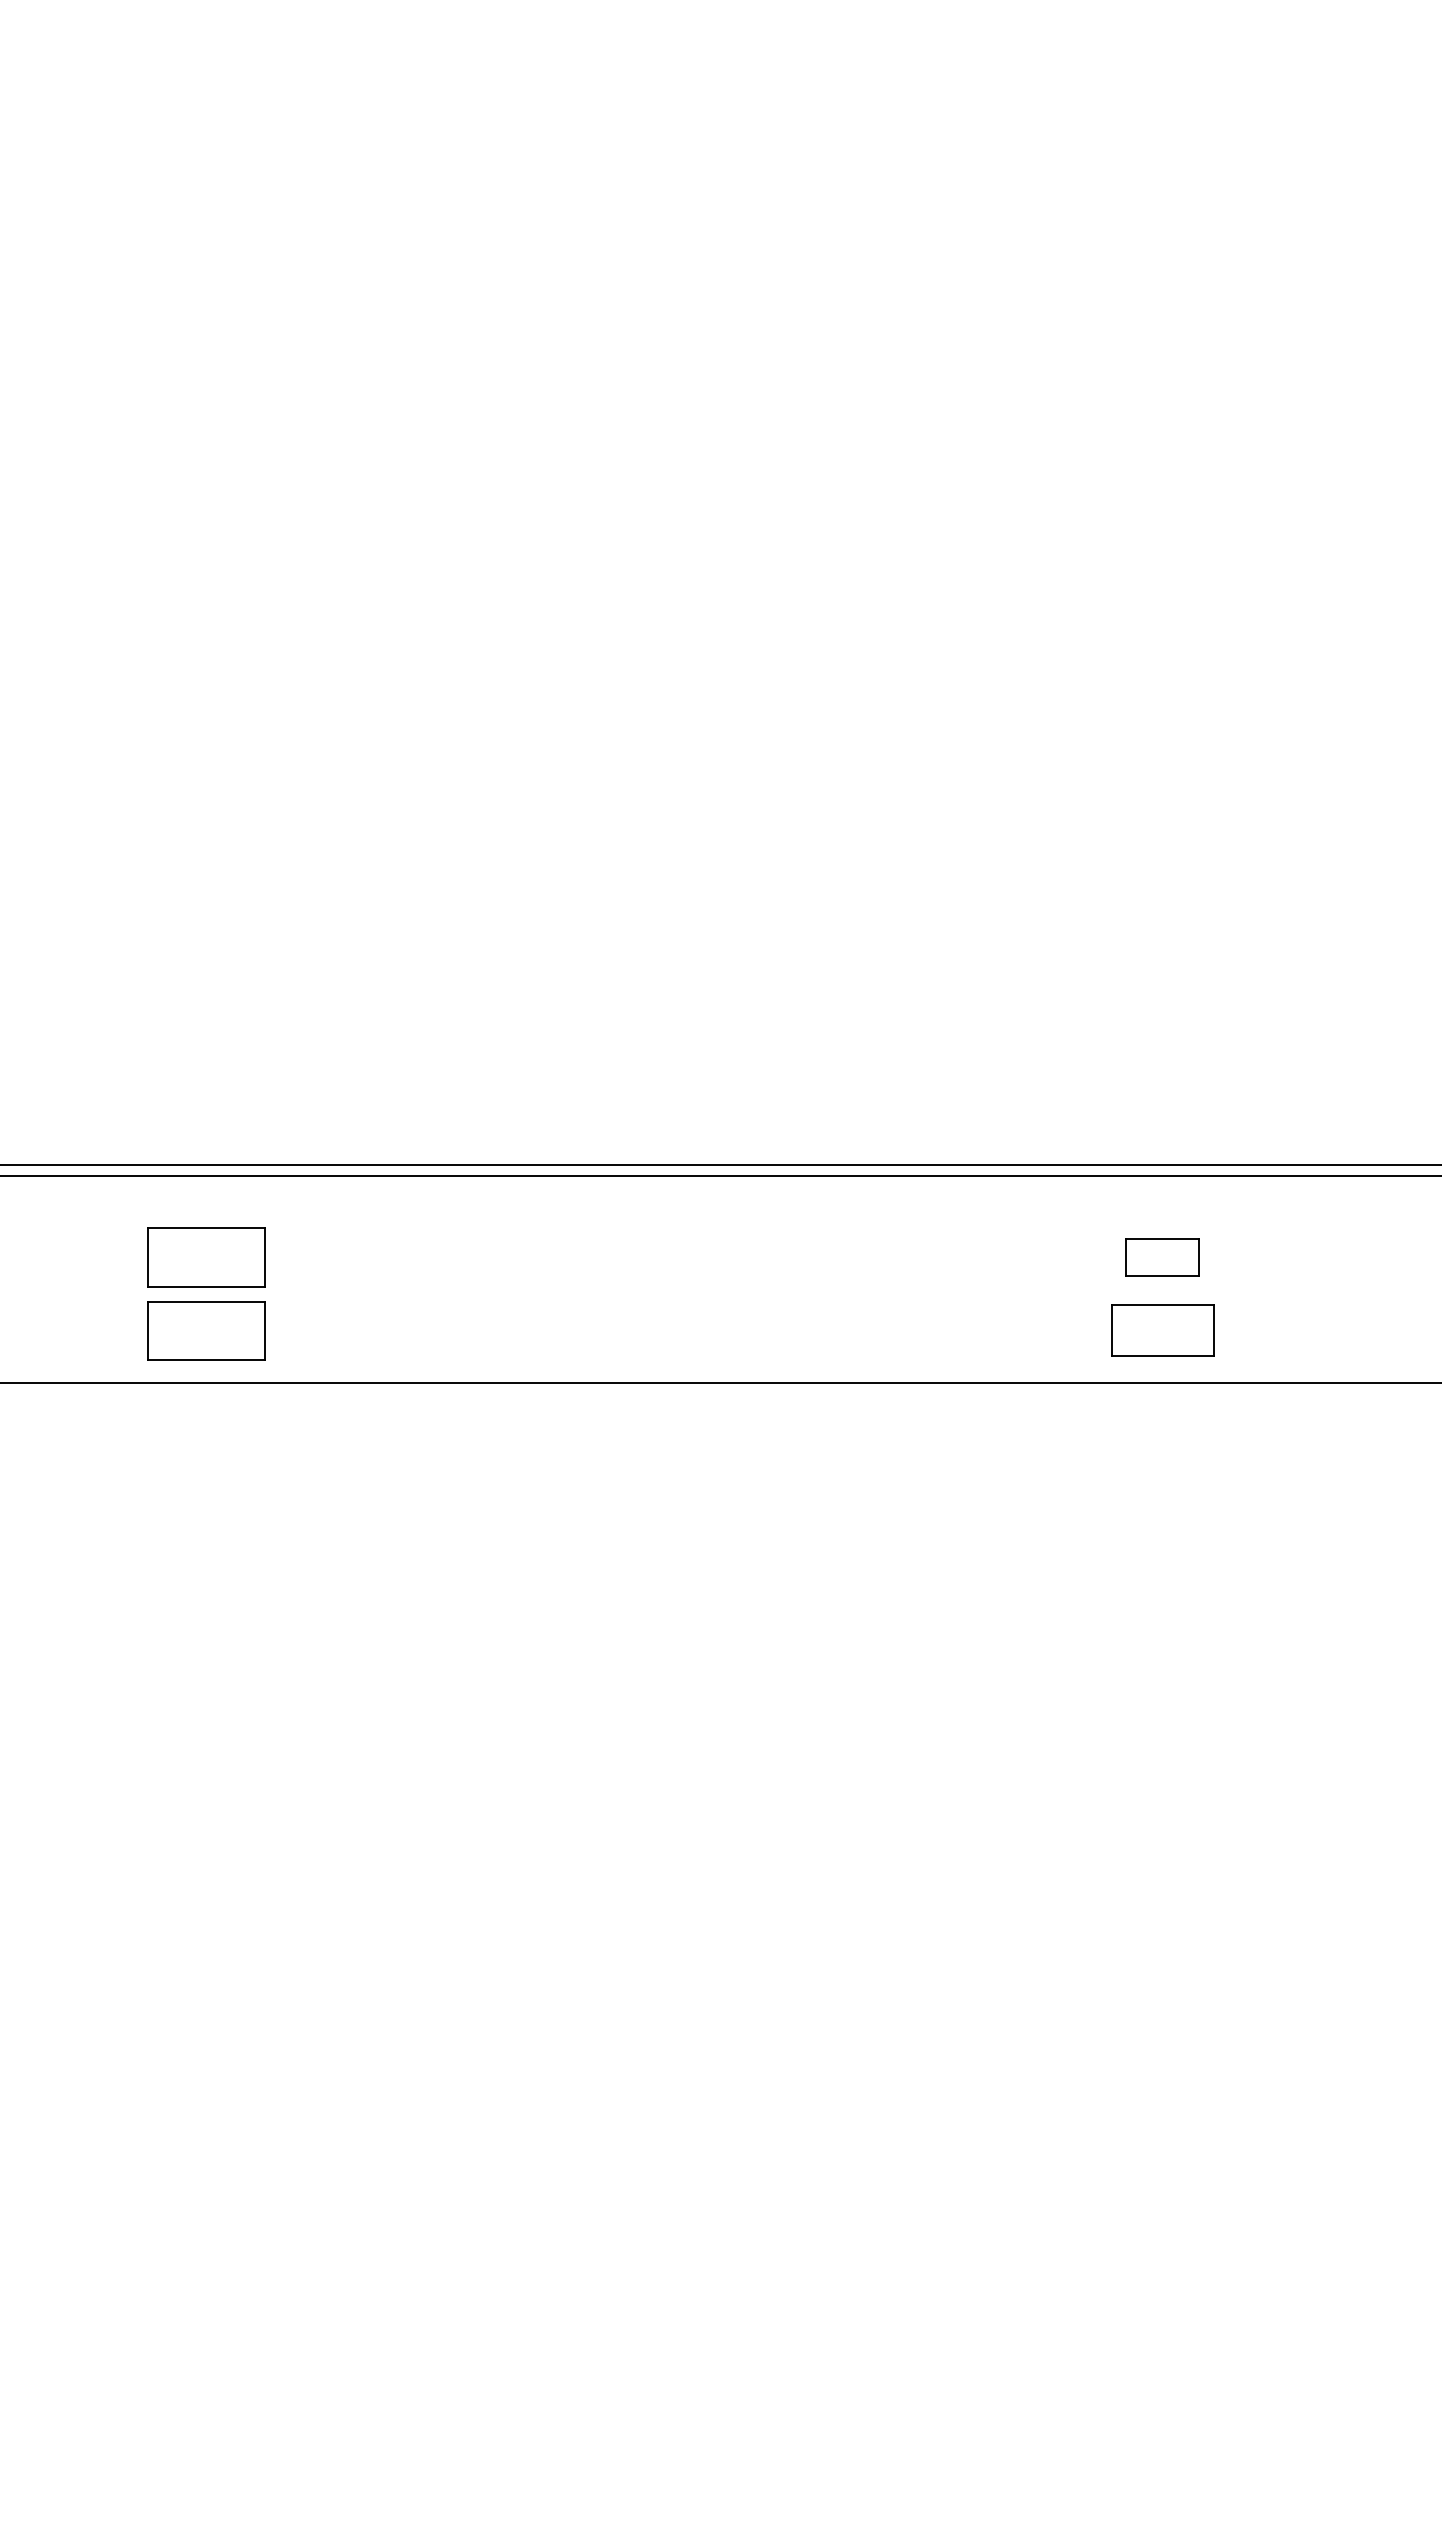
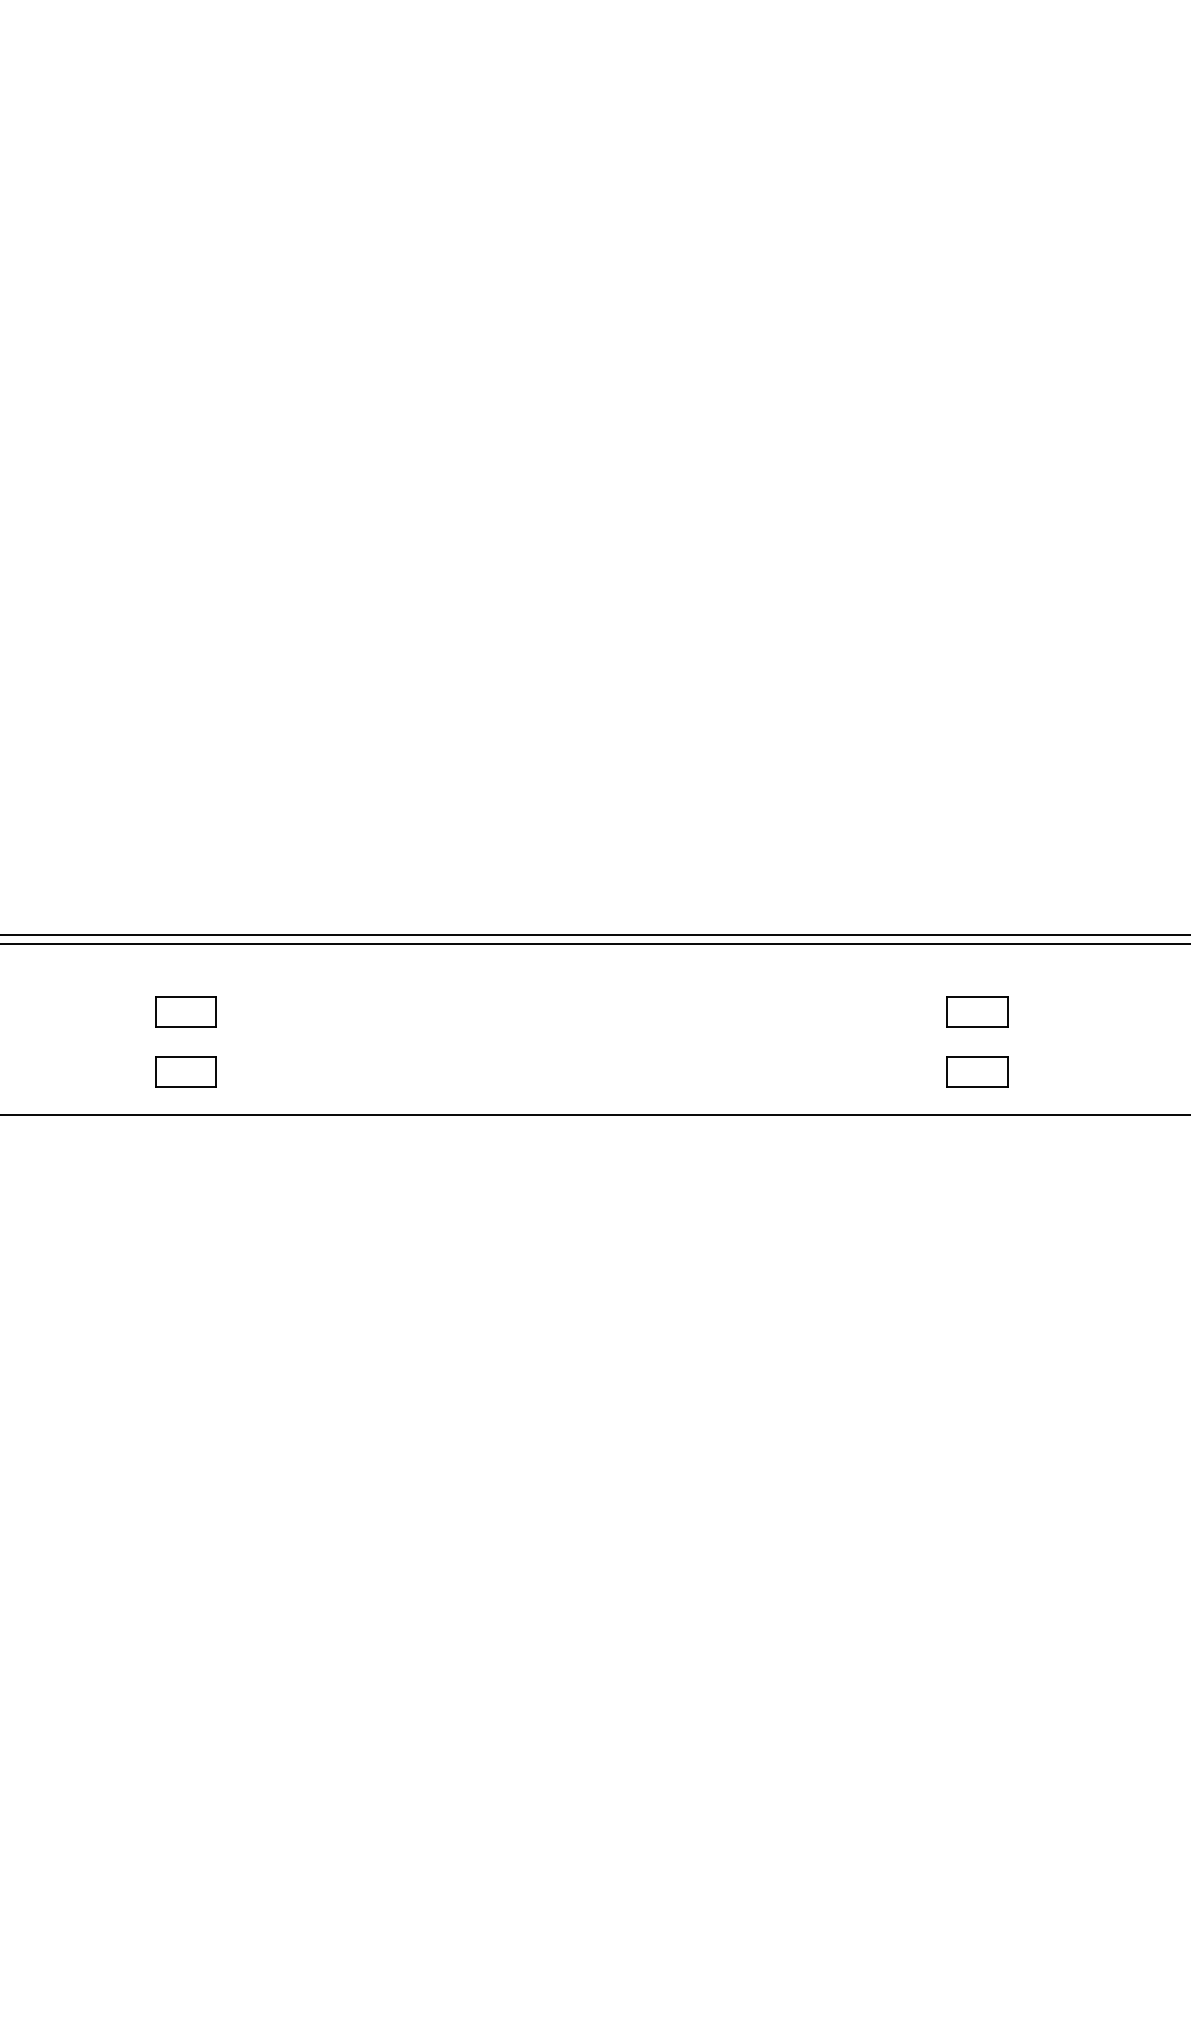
part: (205, 1257) -> (185, 1011), size x0.62
part: (205, 1330) -> (185, 1072), size x0.62
part: (1162, 1330) -> (977, 1072), size x0.71

